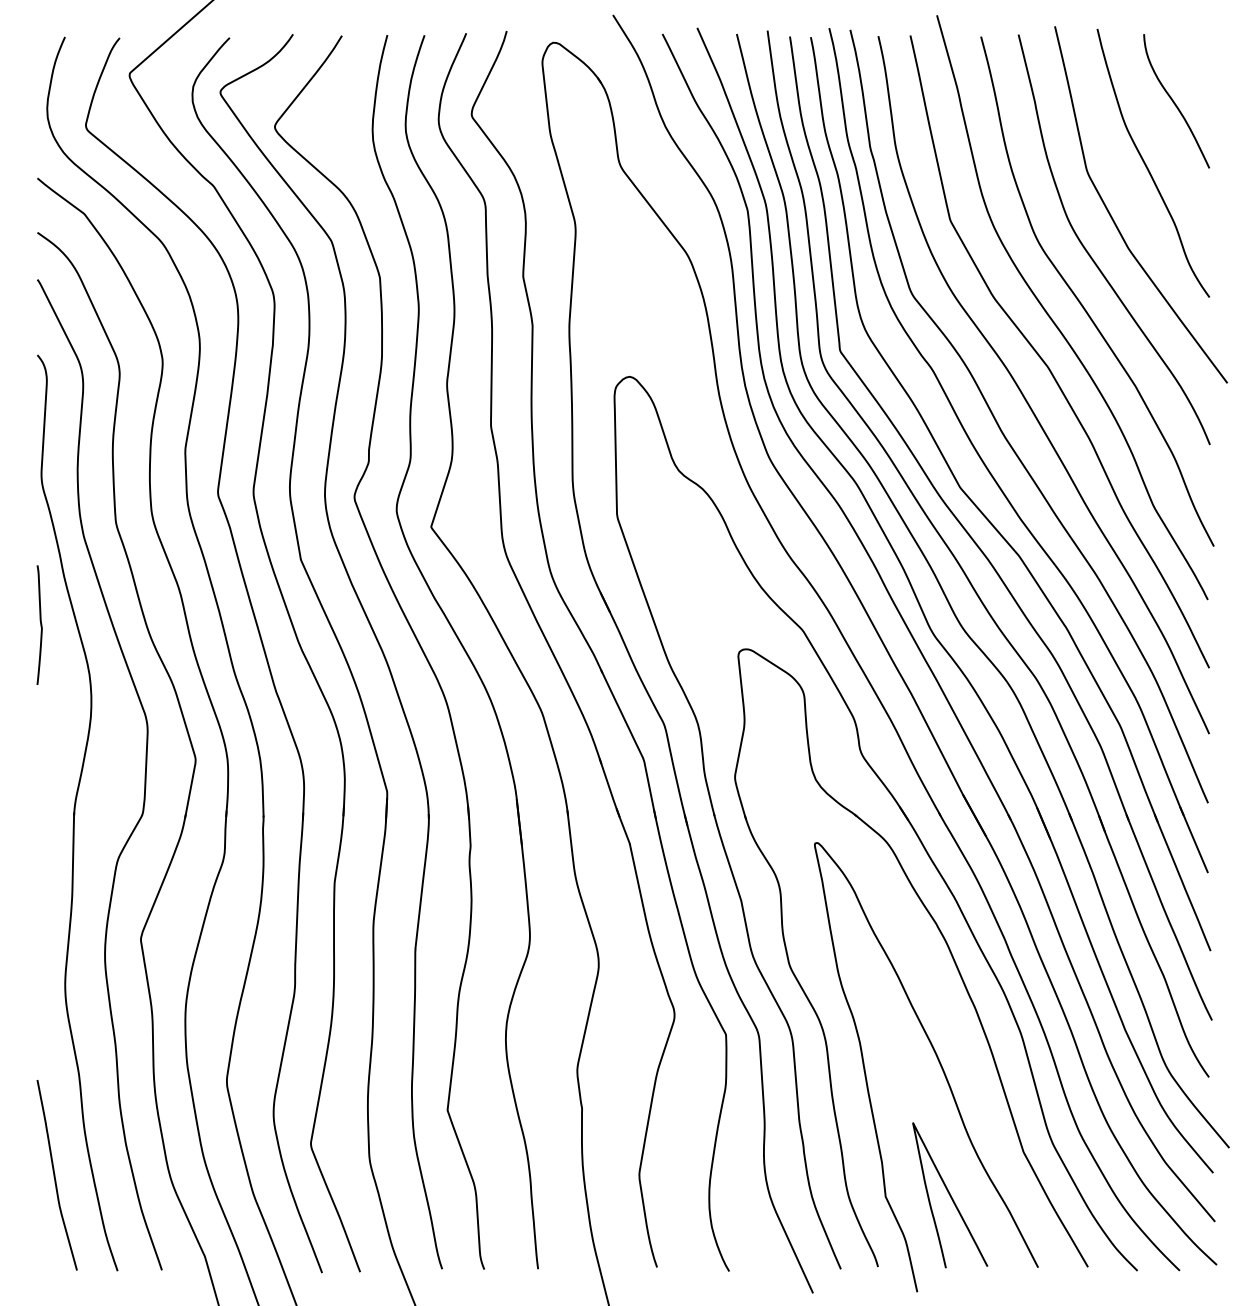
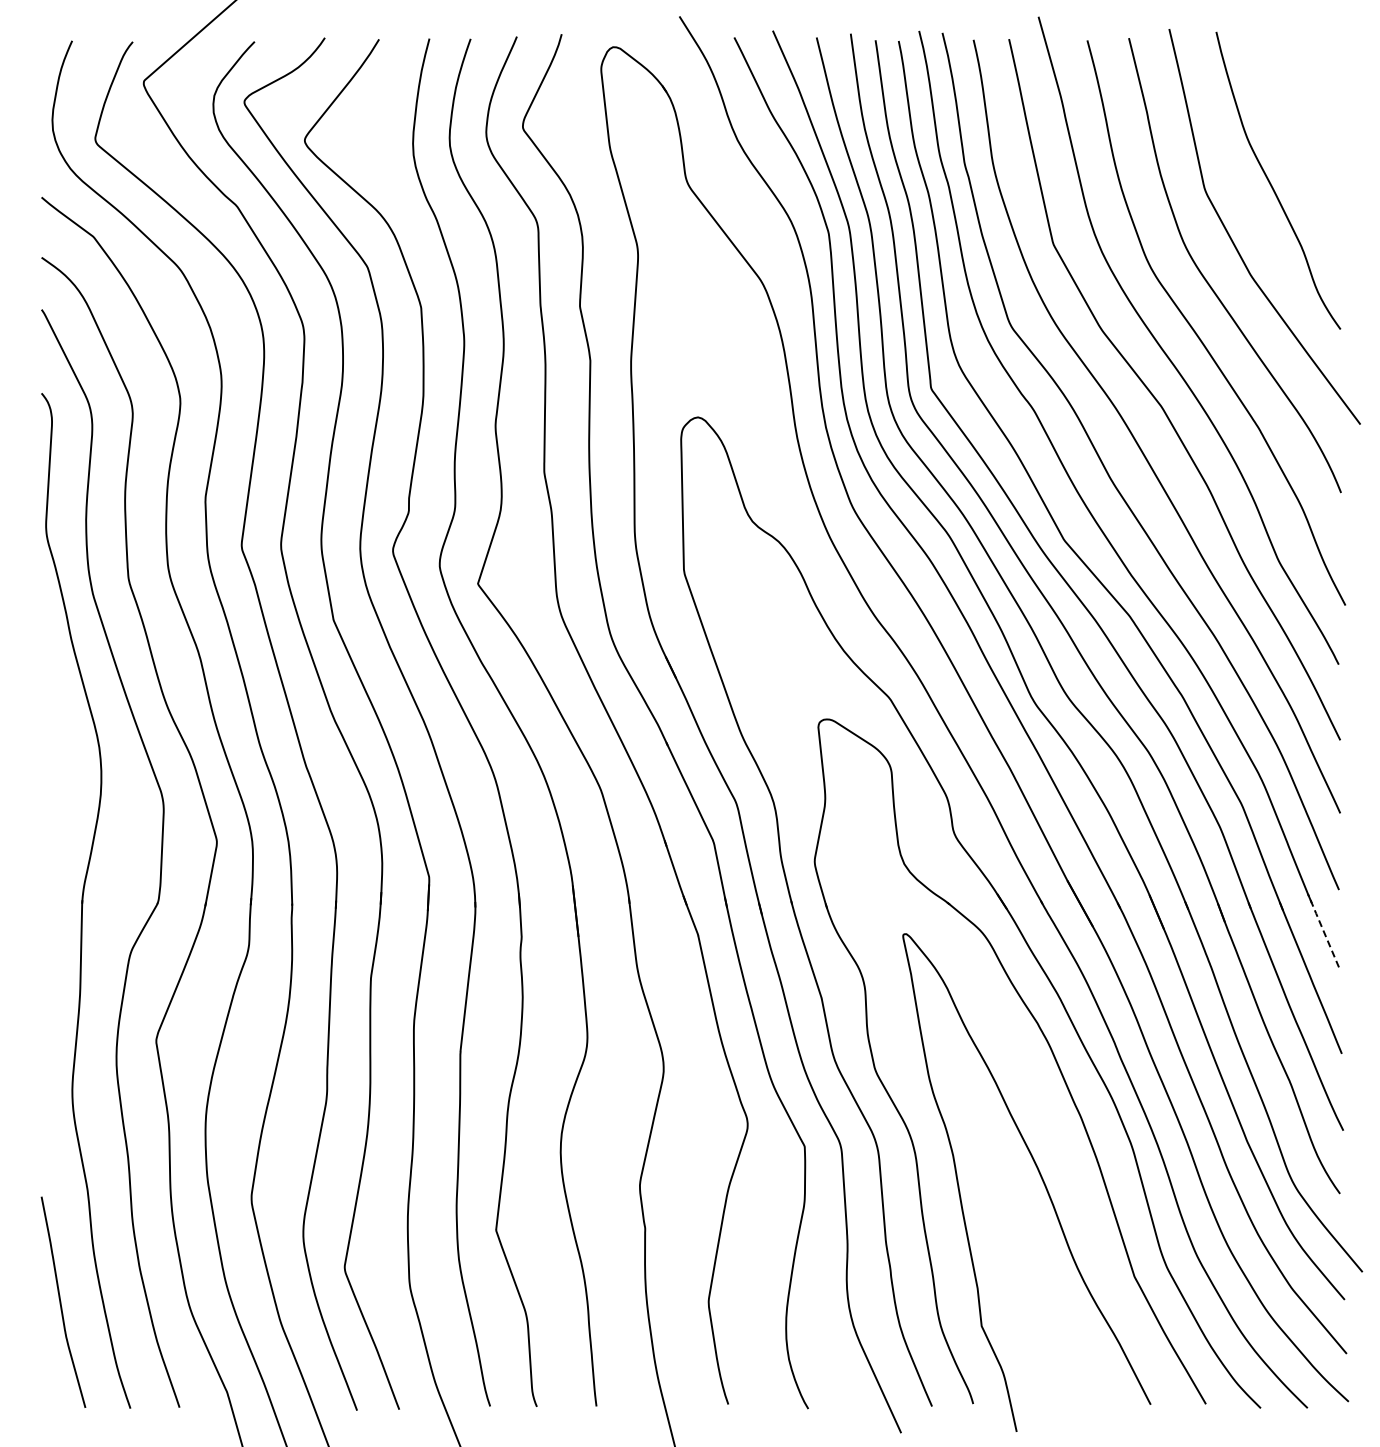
curve: (1175, 102) -> (1302, 113), removed
curve: (40, 624) -> (44, 691), removed
line: (1193, 838) -> (1322, 929), solid -> dashed
curve: (950, 1195) -> (1053, 1324), removed

